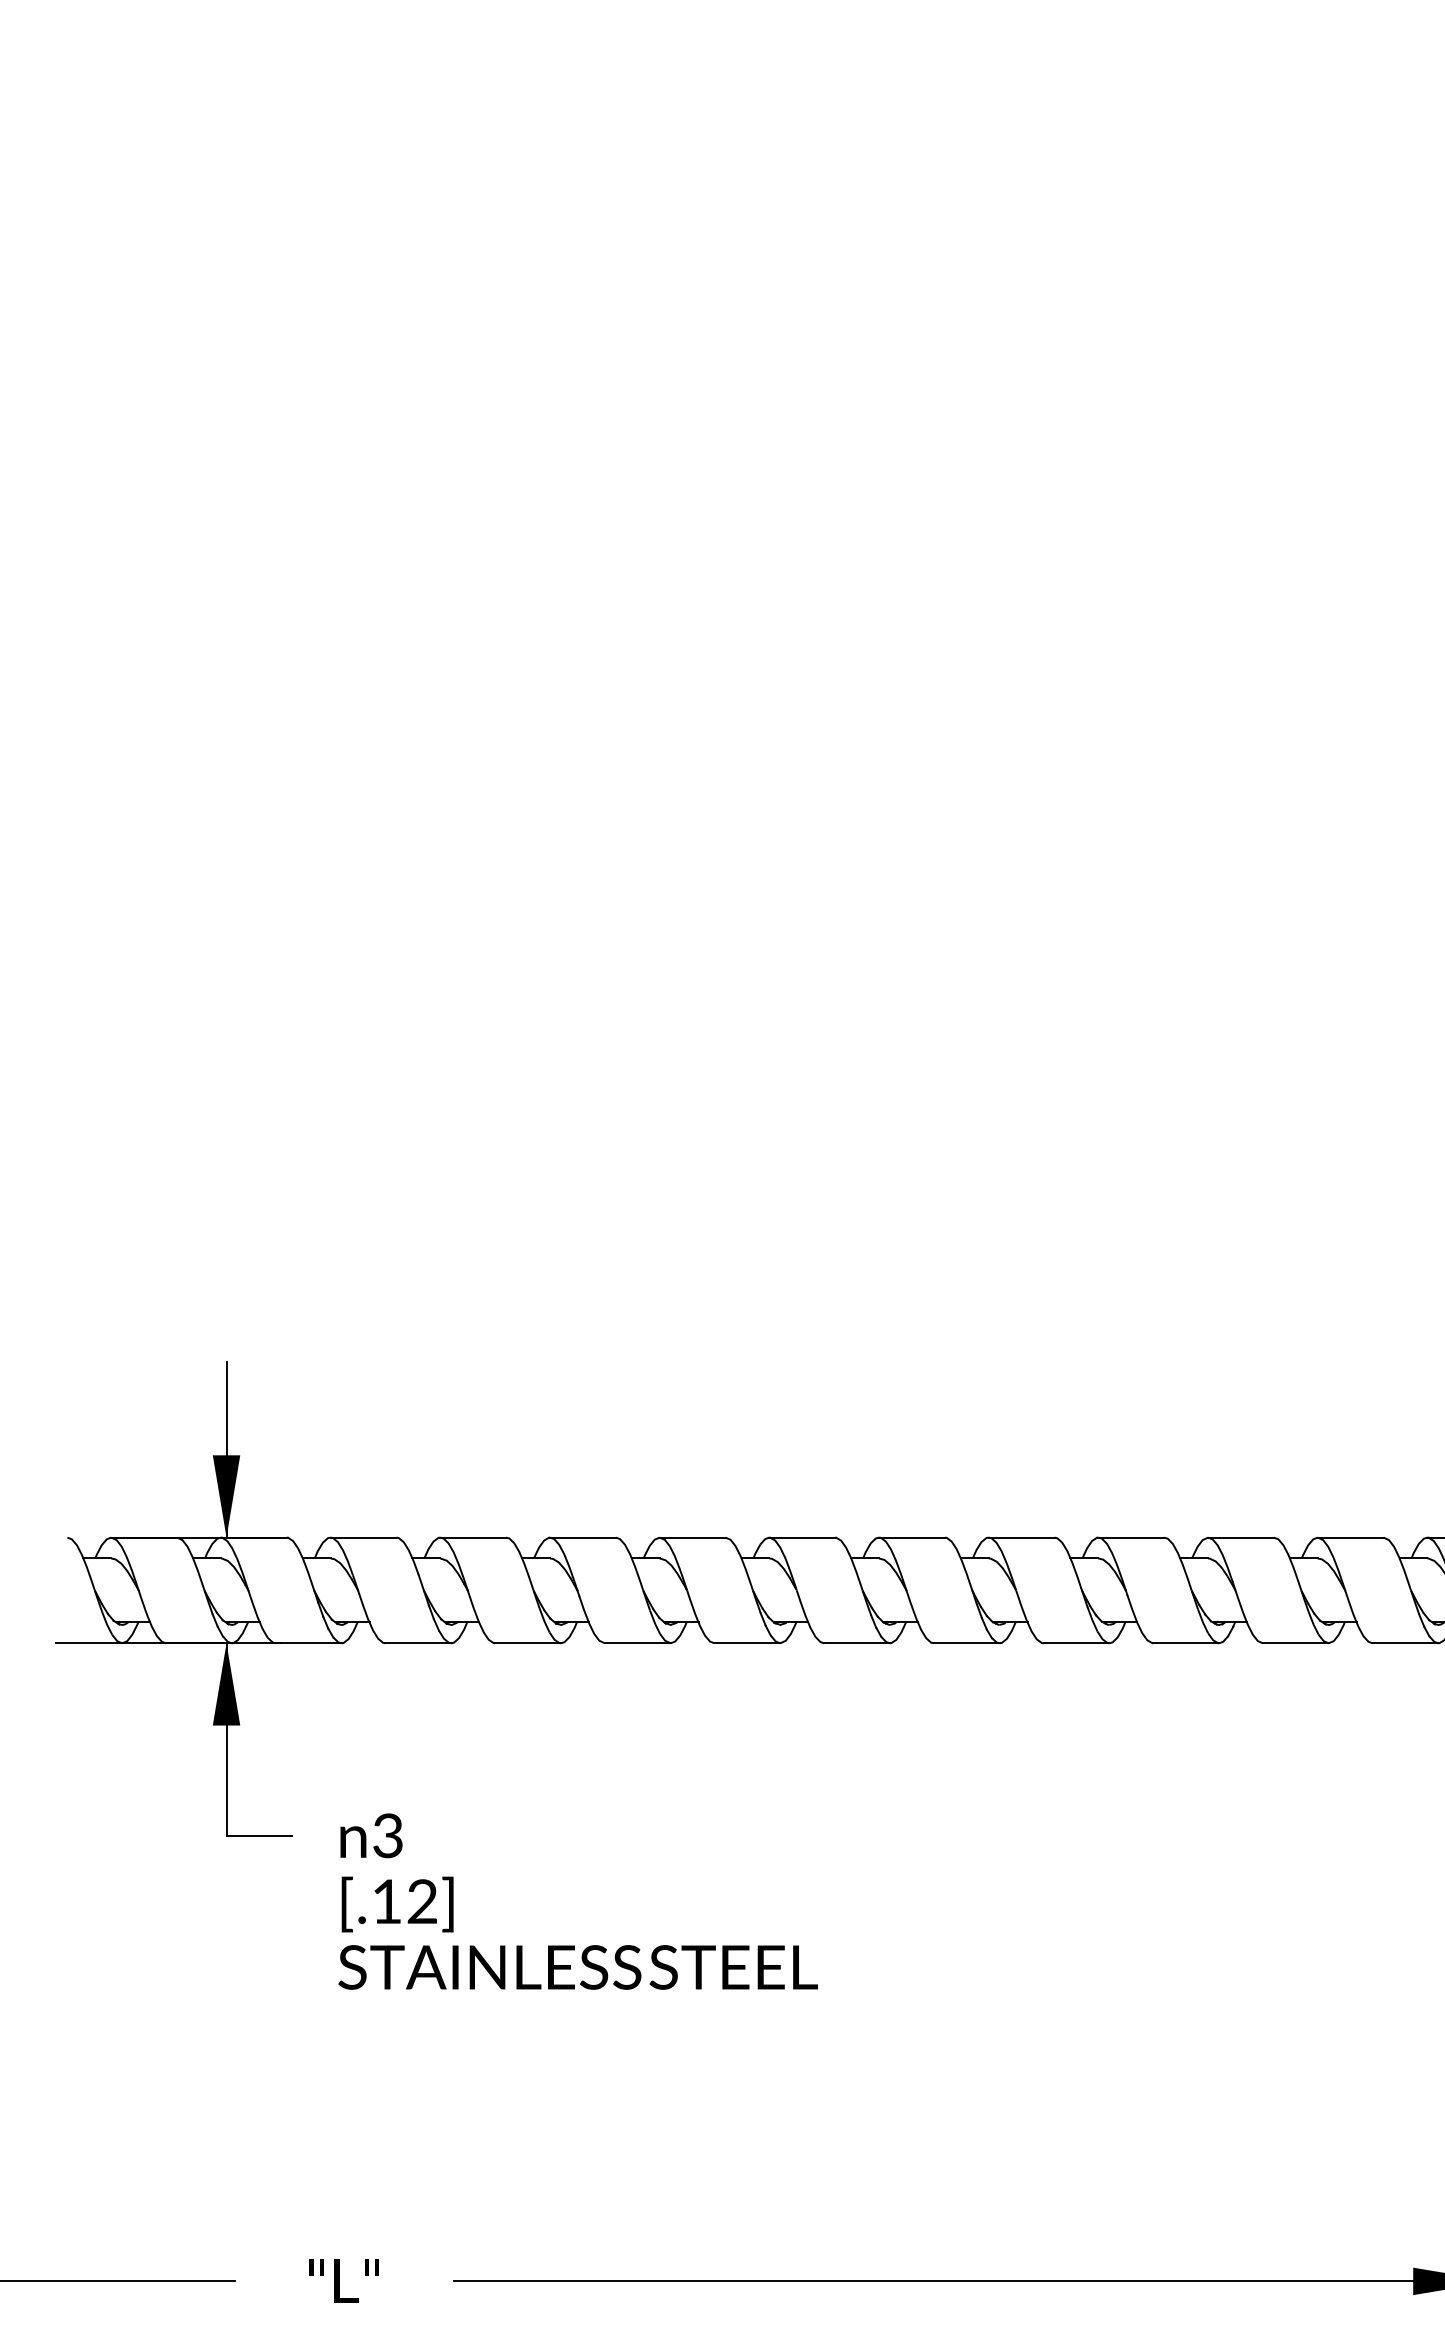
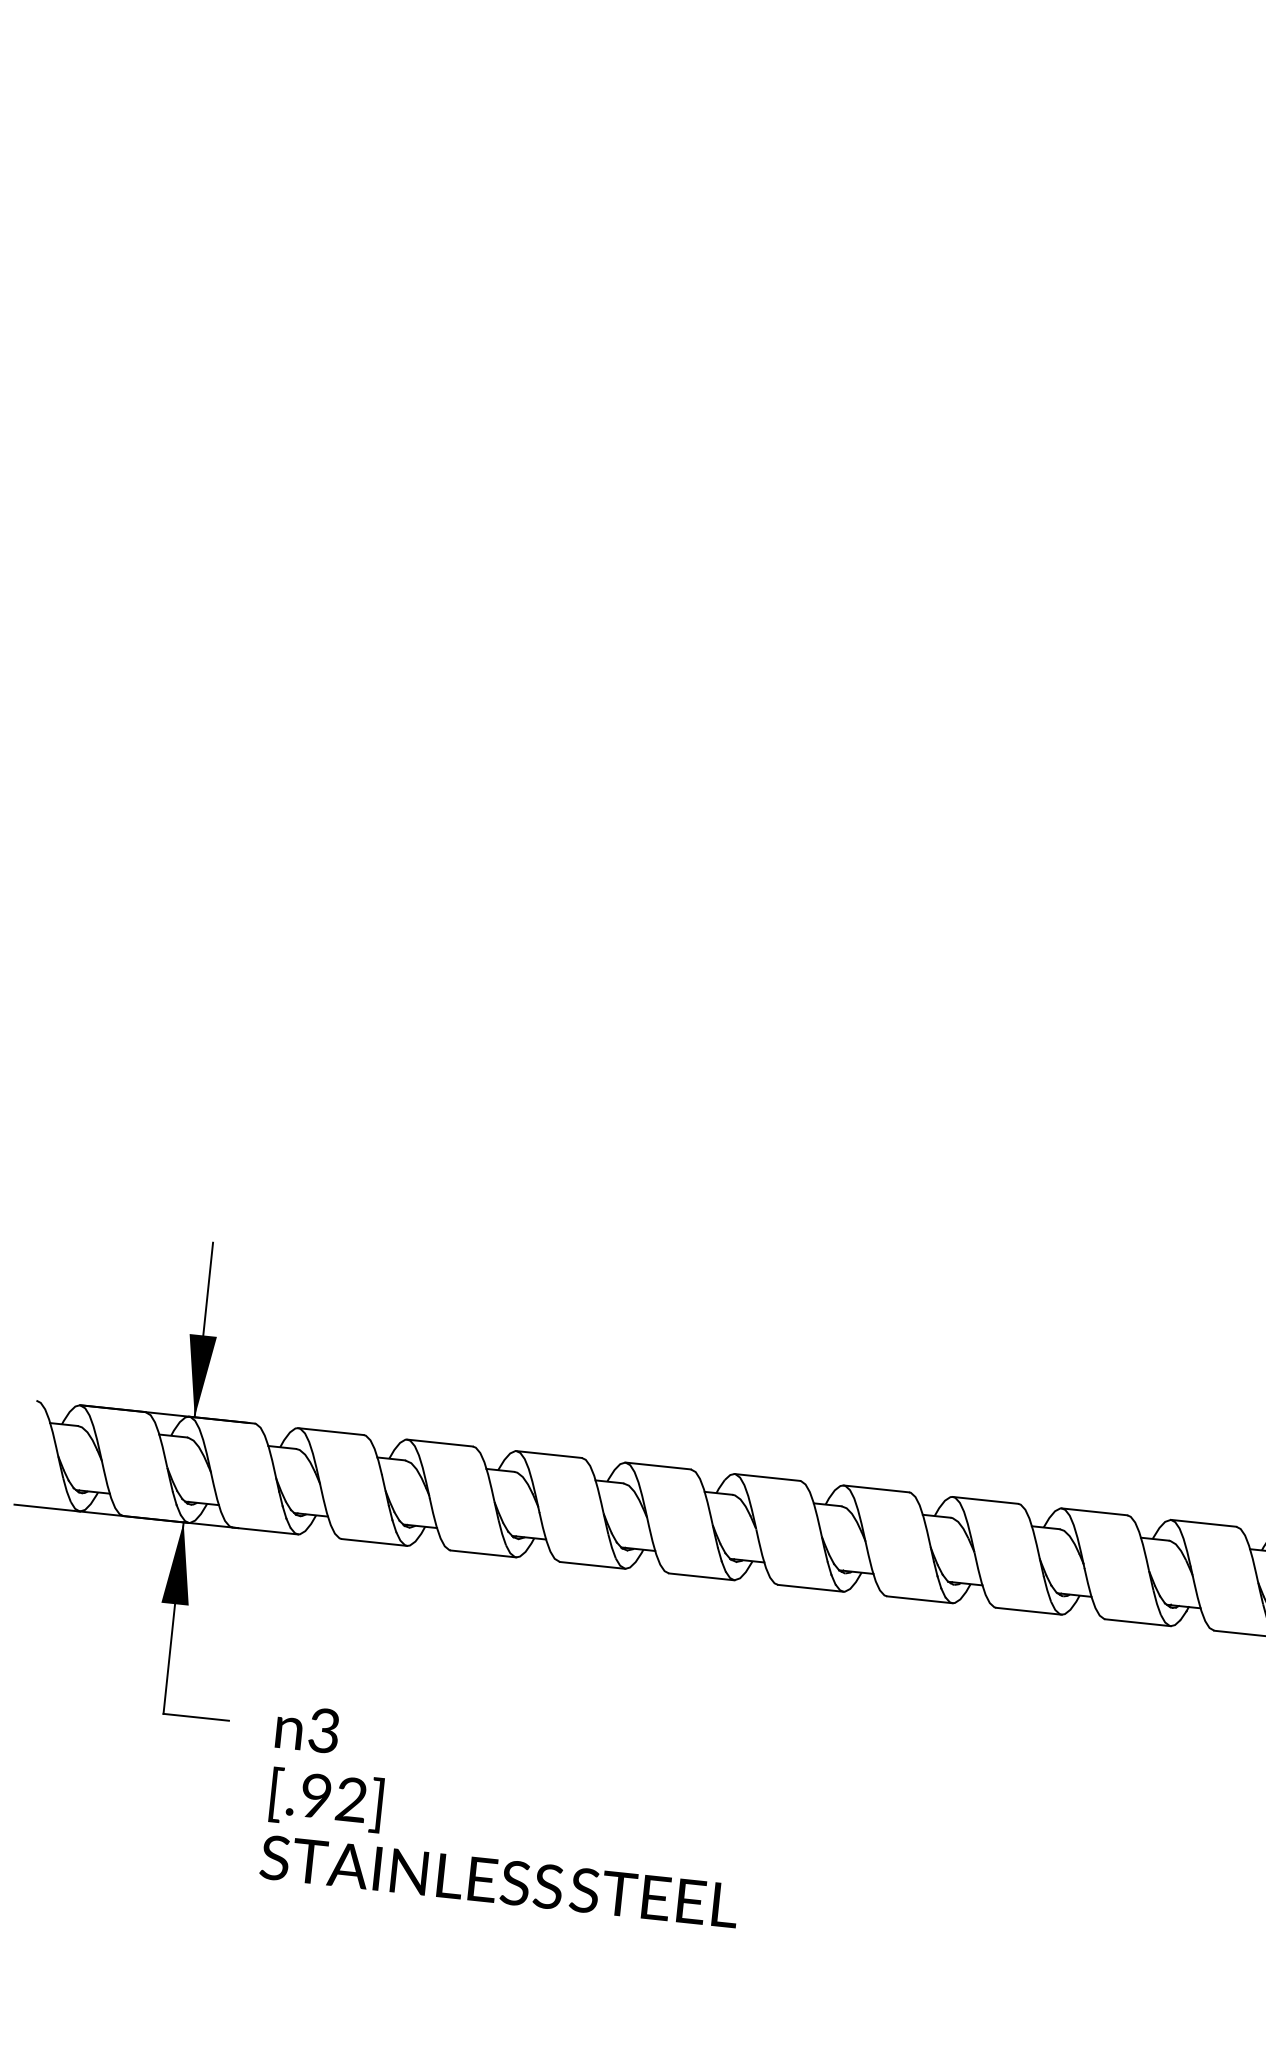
text: (386, 1901) -> (315, 1795), [.12] -> [.92]

